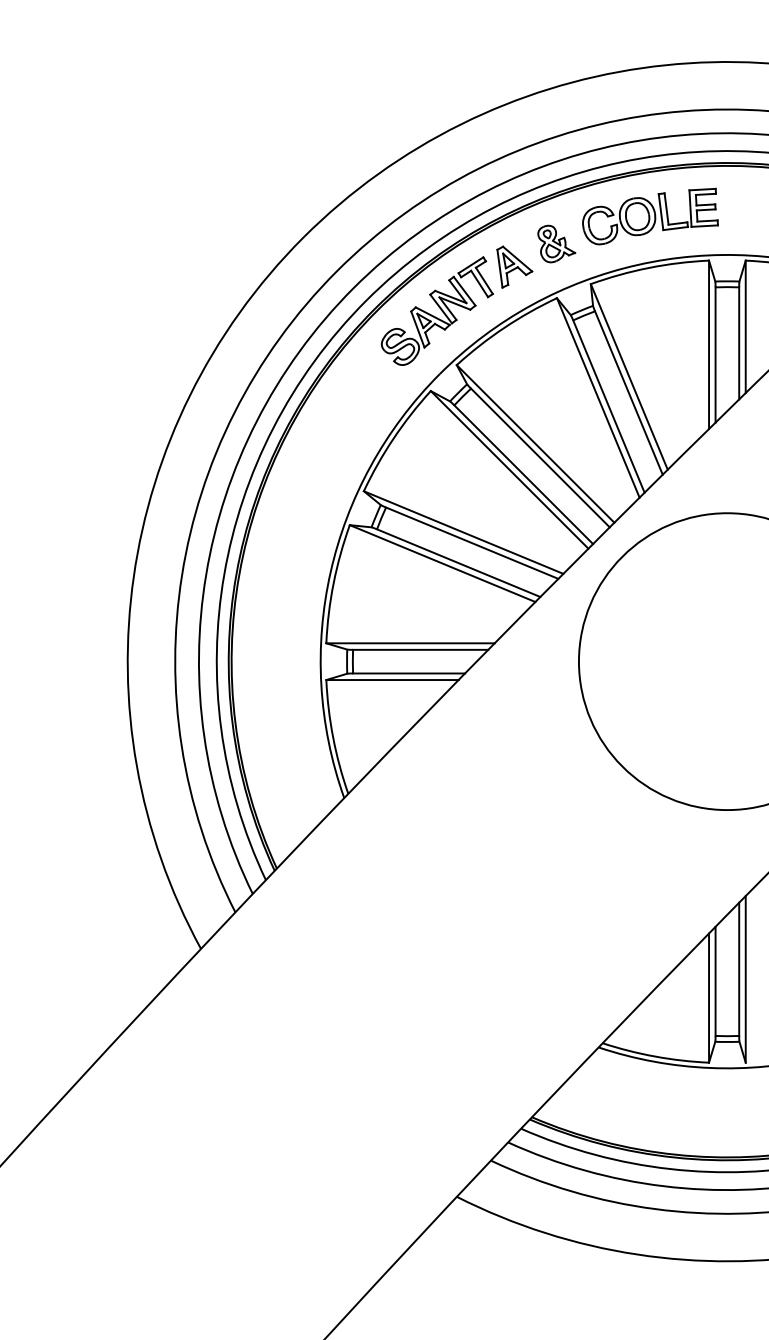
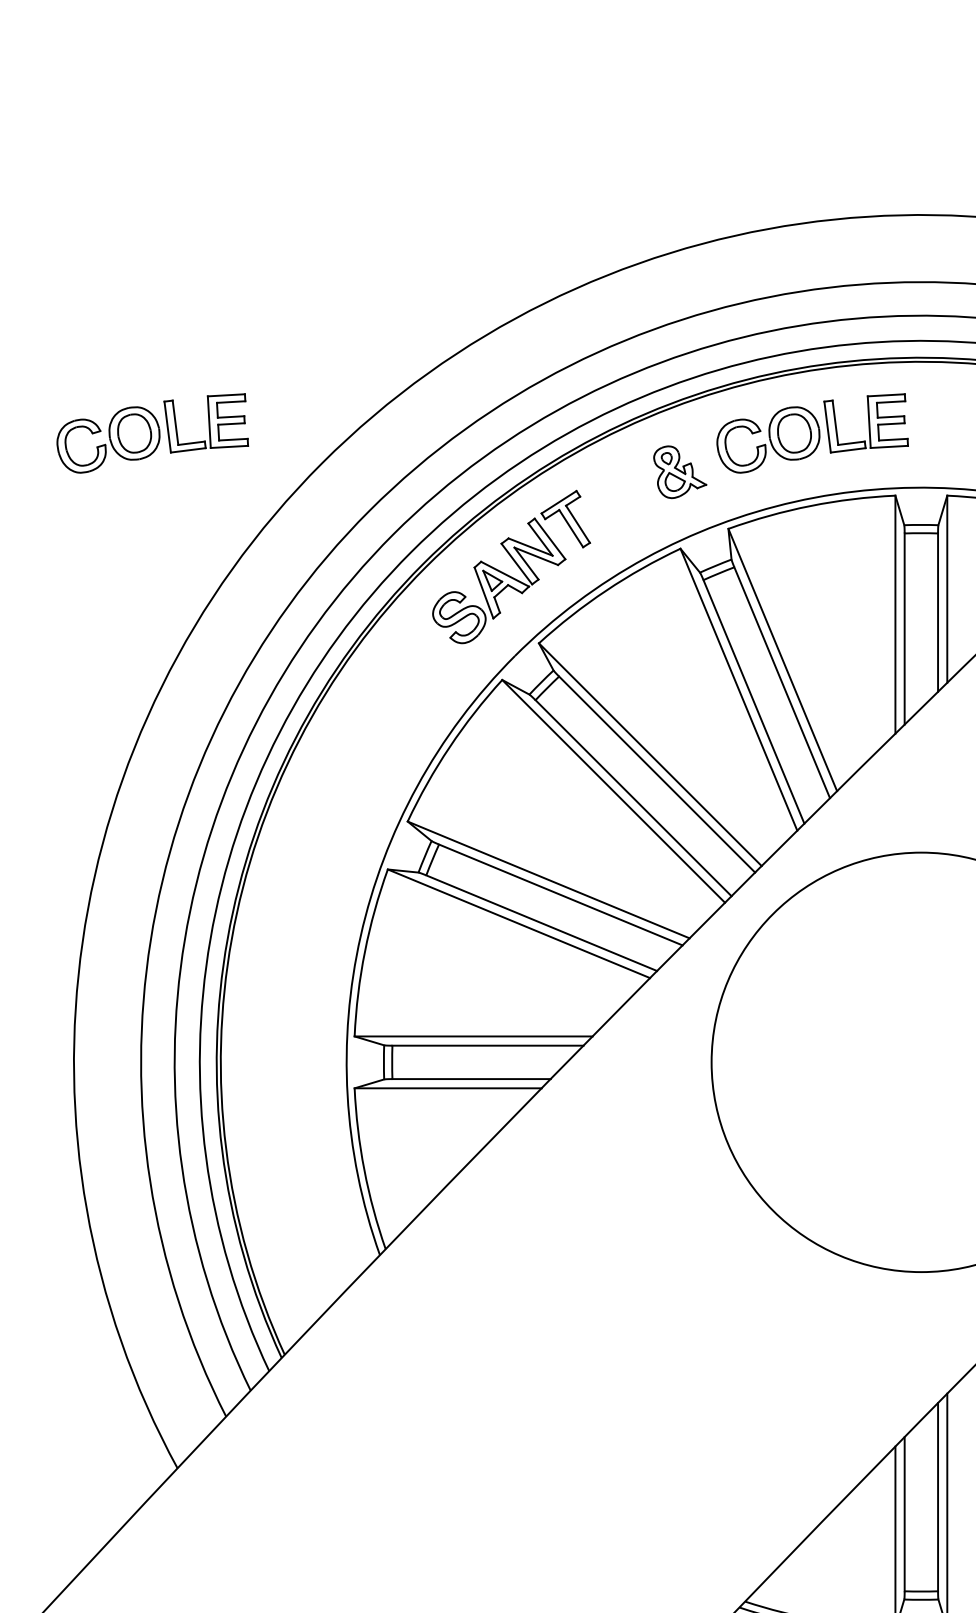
part: (183, 216) -> (152, 433), added
part: (514, 266) -> (620, 503), removed

